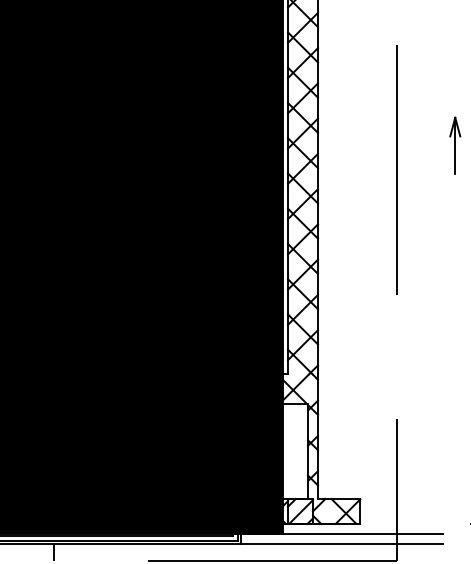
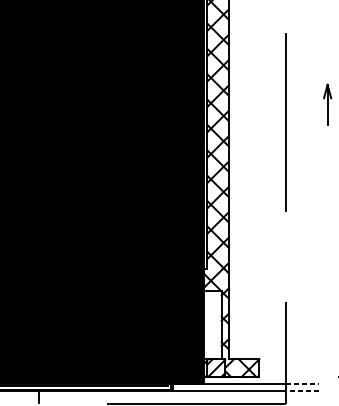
line: (420, 533) -> (302, 383), solid -> dashed
line: (420, 543) -> (302, 391), solid -> dashed

